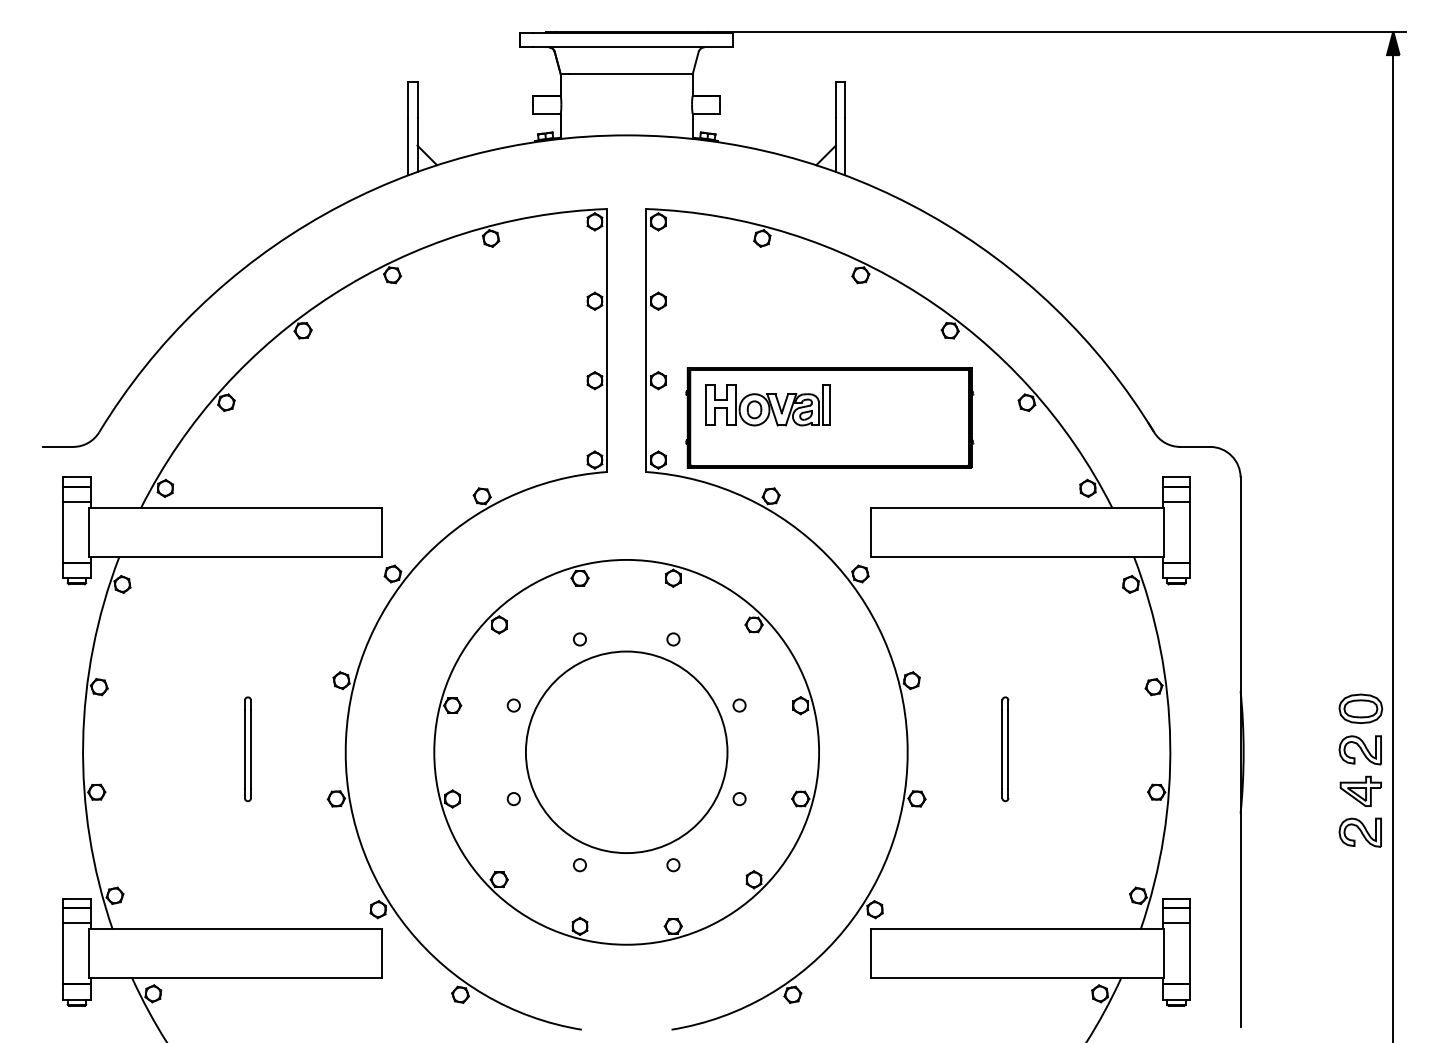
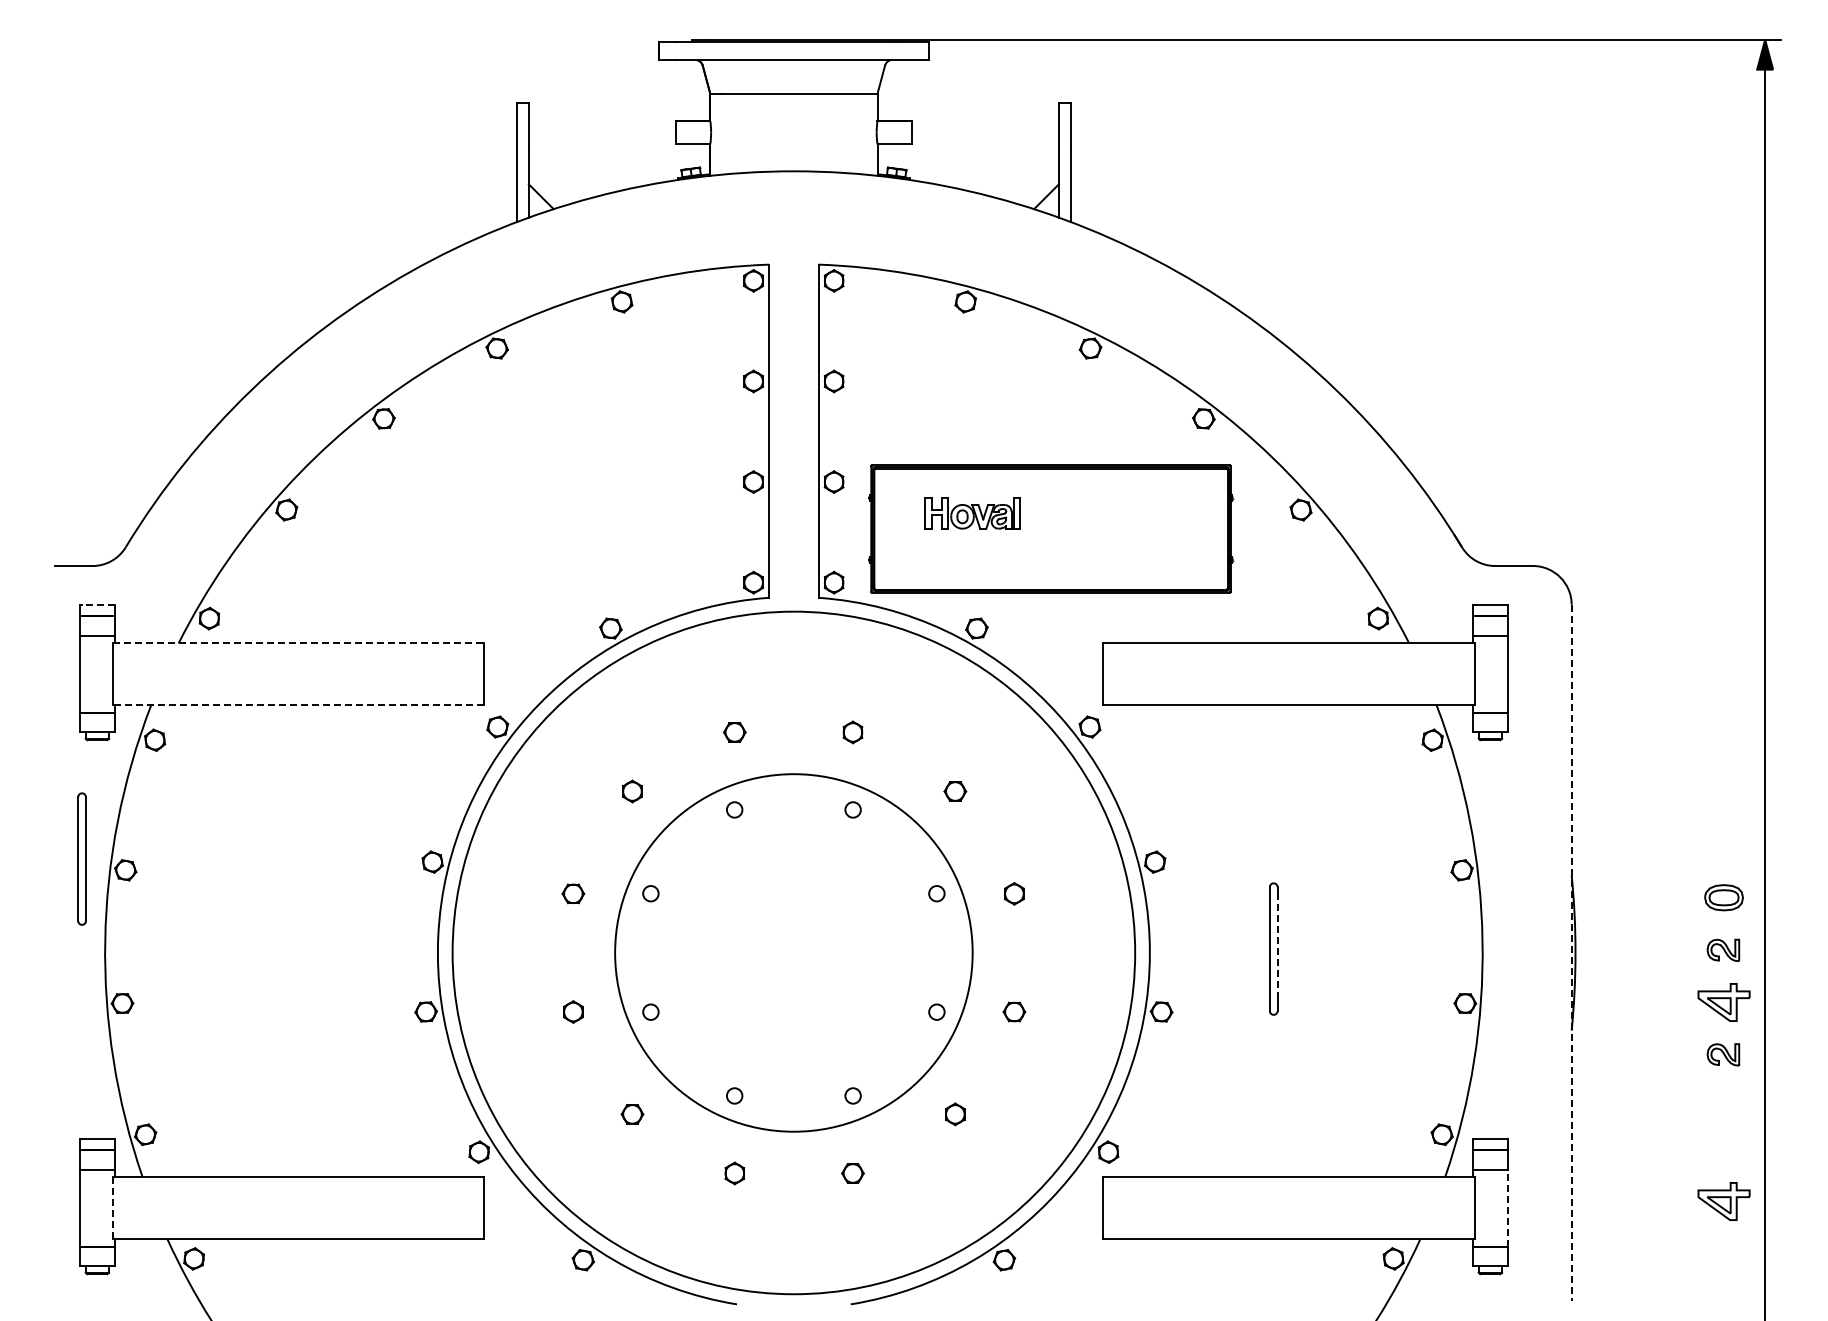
part: (767, 405) -> (972, 513), size x0.6
line: (77, 477) -> (97, 604), solid -> dashed
line: (235, 508) -> (298, 643), solid -> dashed
line: (235, 557) -> (298, 705), solid -> dashed
part: (1360, 708) -> (1723, 897), size x0.7
part: (247, 748) -> (81, 858), moved
line: (1008, 748) -> (1277, 948), solid -> dashed
part: (1360, 750) -> (1723, 950), size x0.6
circle: (626, 751) -> (793, 952), size x1.4
circle: (626, 751) -> (793, 952), size x1.4
line: (1240, 752) -> (1571, 953), solid -> dashed
part: (1360, 832) -> (1723, 1054), size x0.6
part: (1360, 948) -> (1723, 1201), added
line: (89, 954) -> (113, 1208), solid -> dashed
line: (1189, 954) -> (1507, 1208), solid -> dashed

